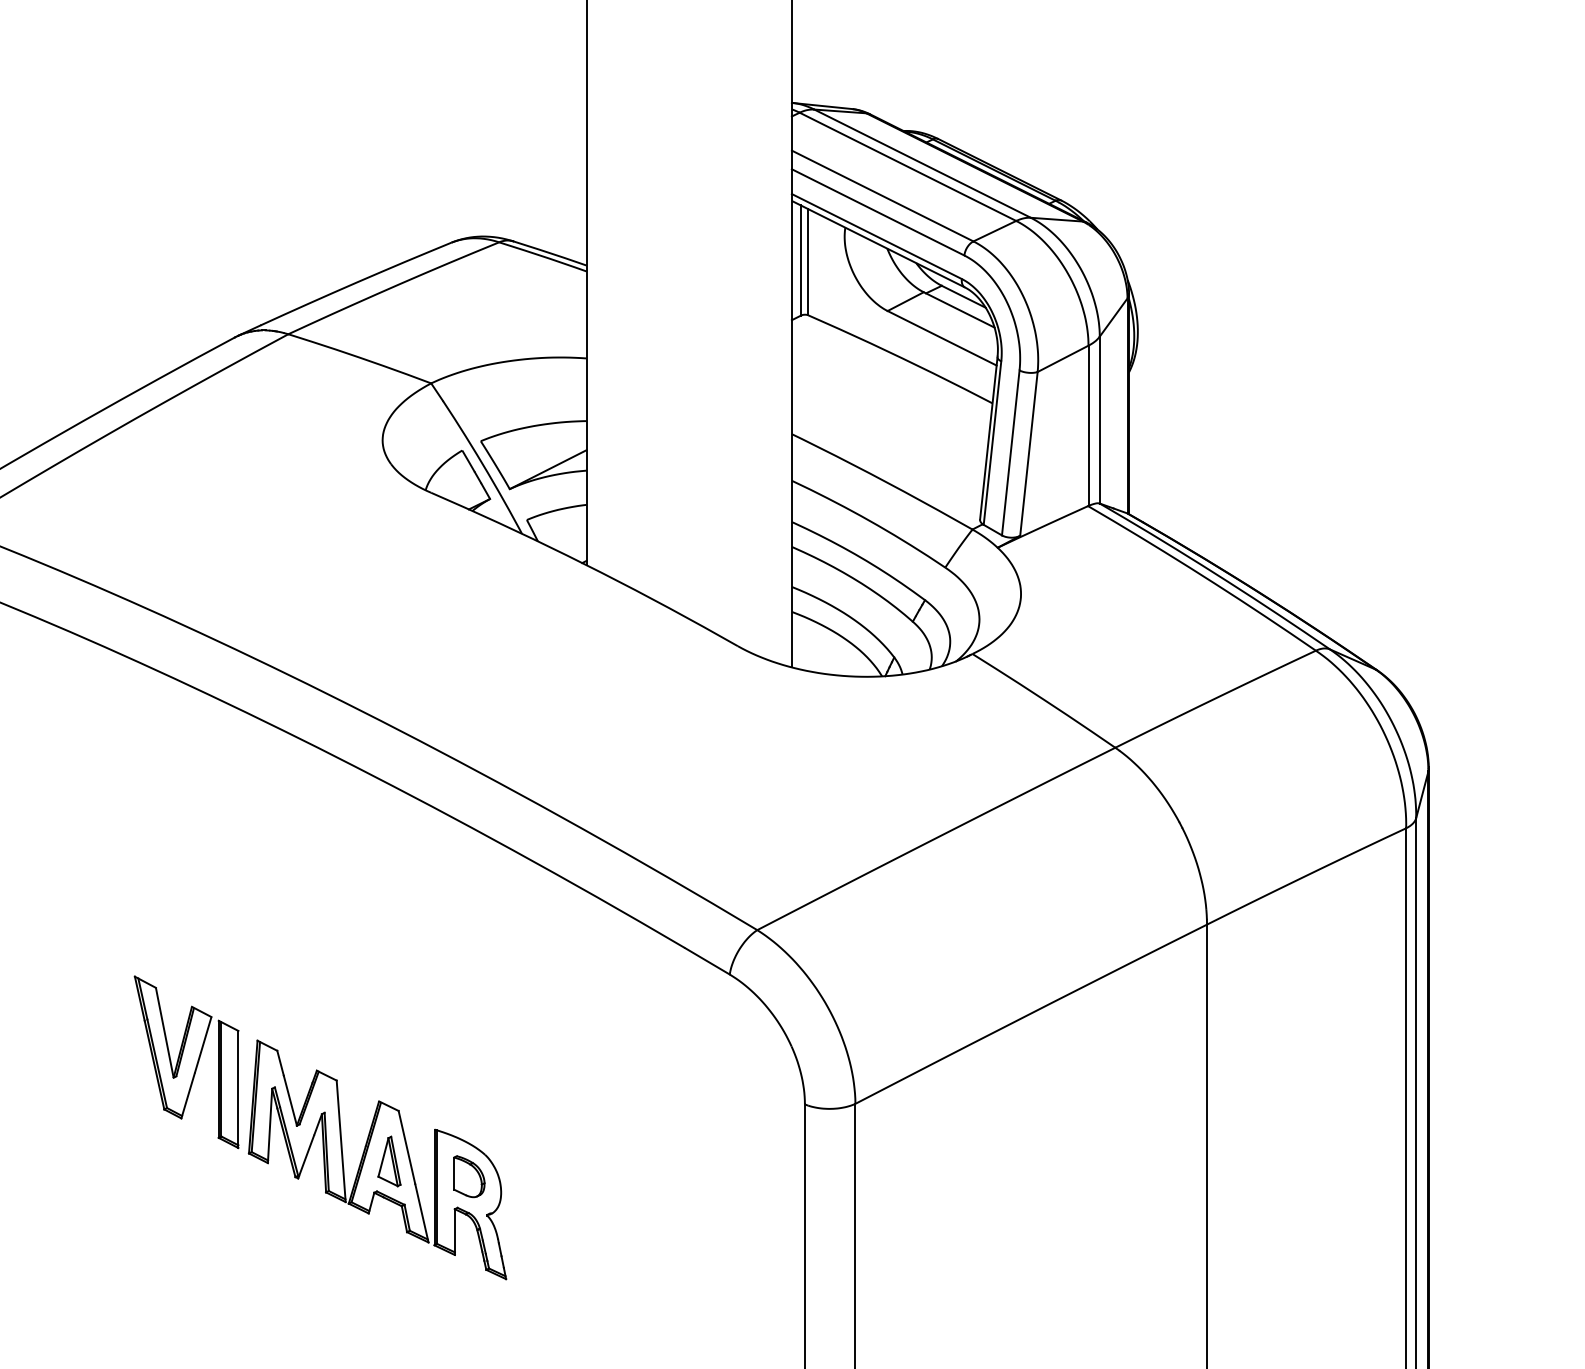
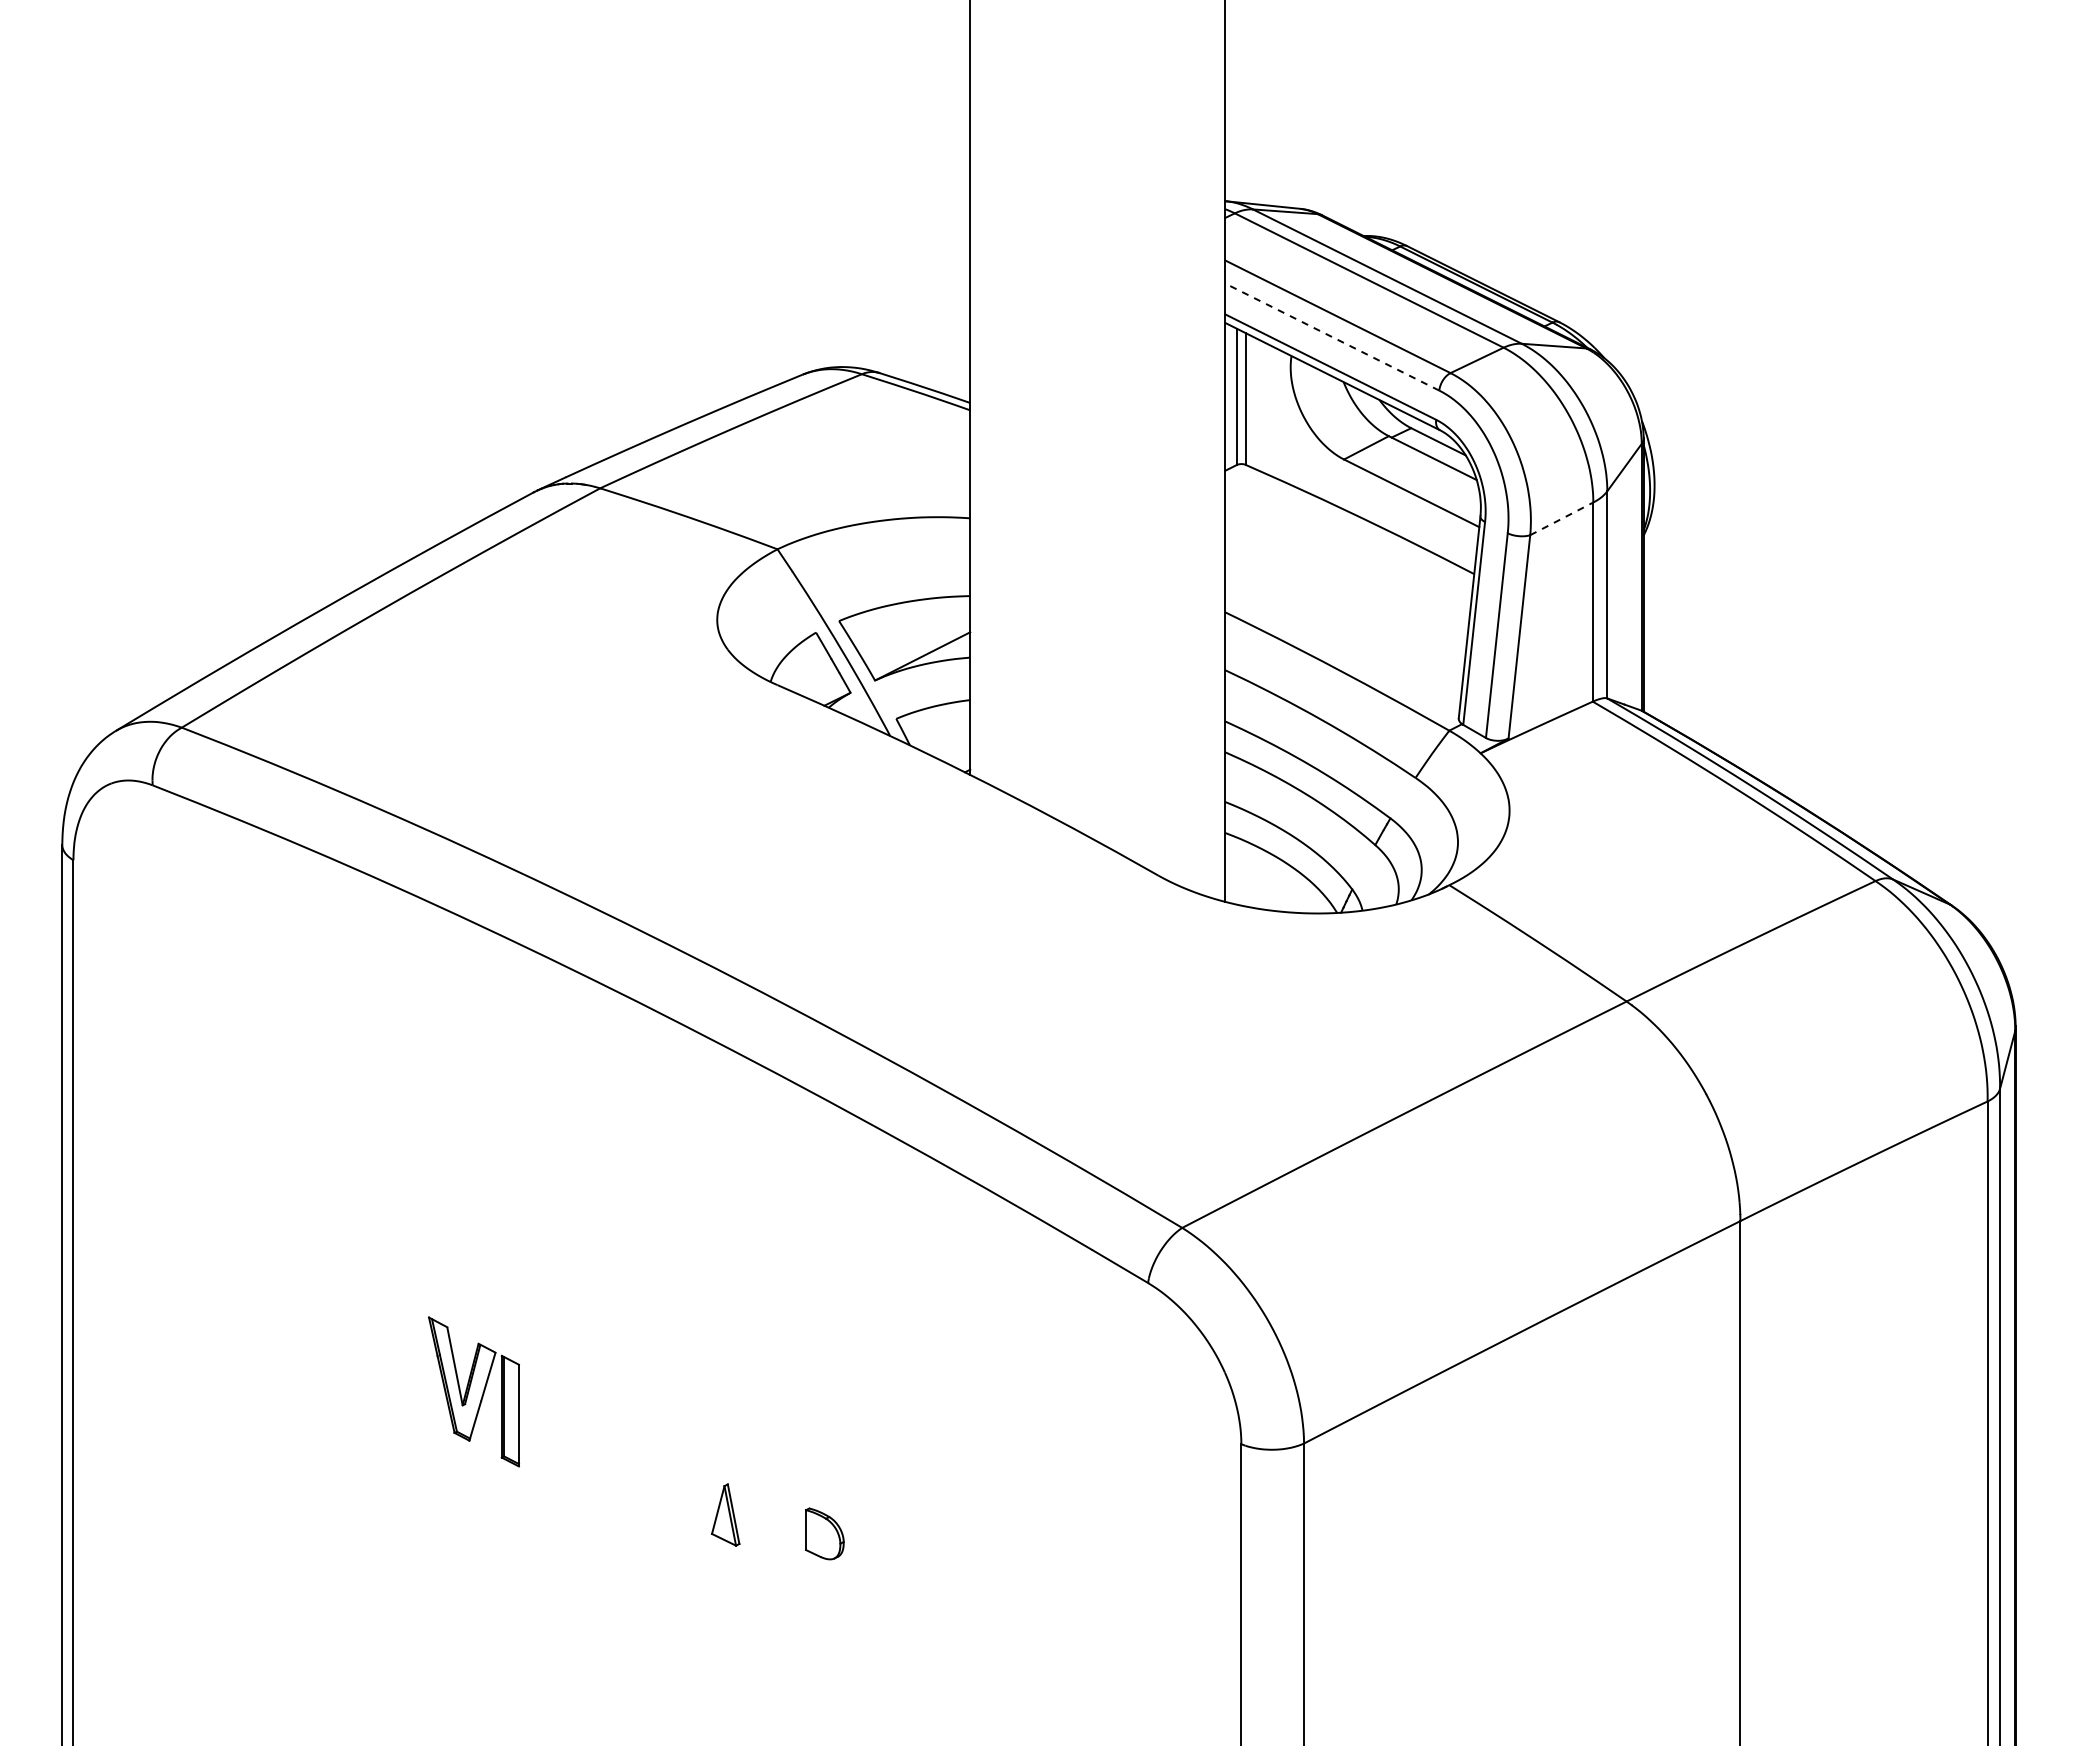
line: (878, 212) -> (1332, 337), solid -> dashed
line: (1062, 358) -> (1561, 518), solid -> dashed
part: (186, 1061) -> (473, 1391), size x0.7
part: (377, 1160) -> (710, 1513), removed

